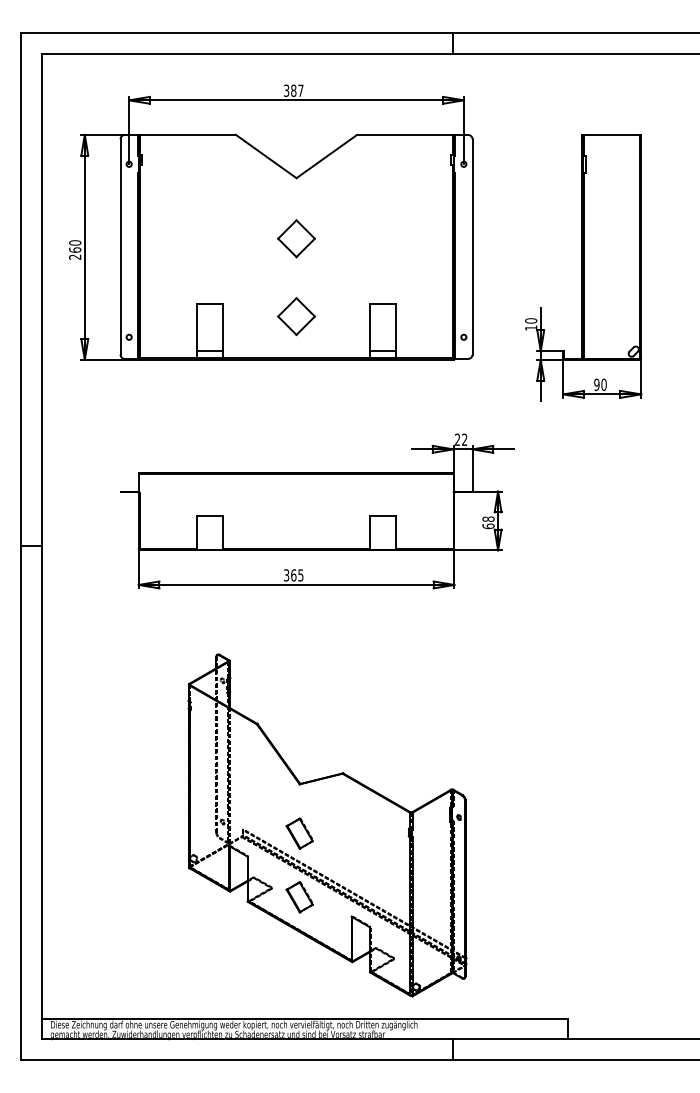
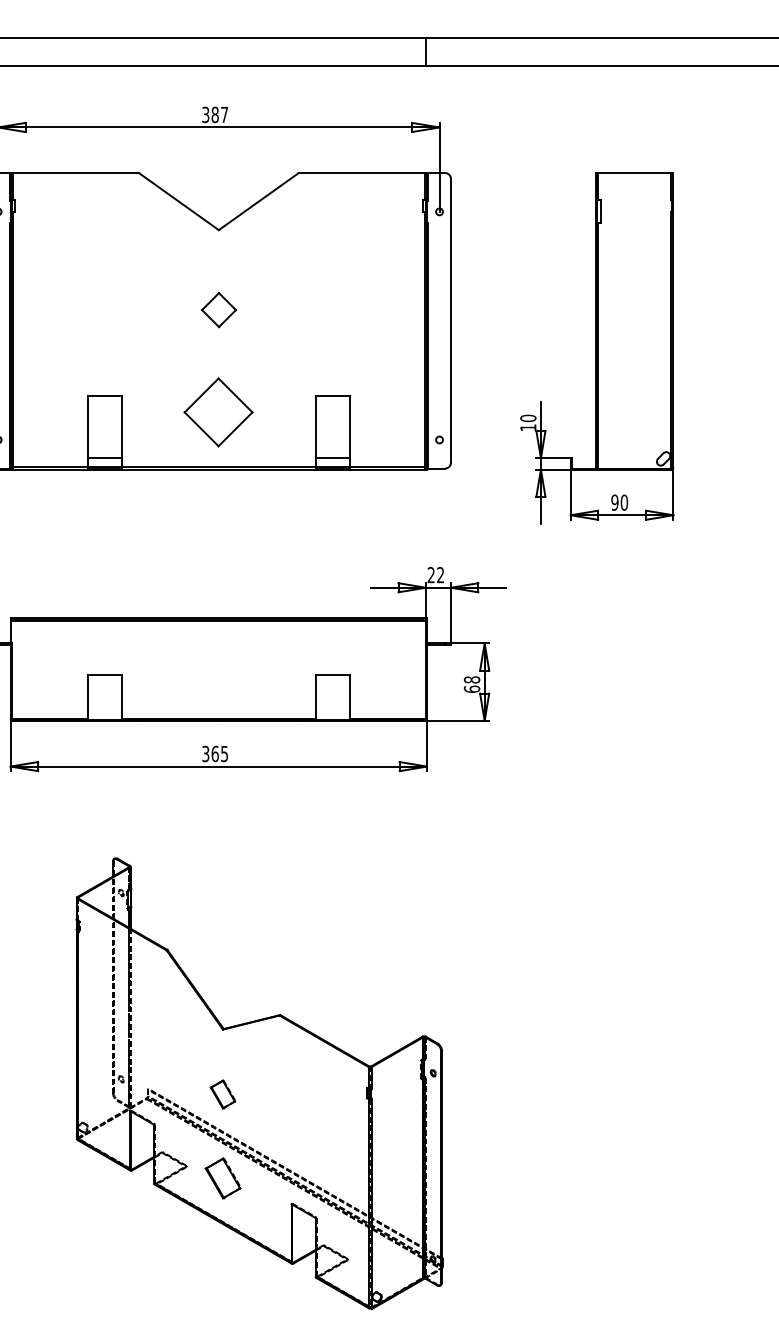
part: (296, 238) -> (218, 309), size x0.7
part: (296, 316) -> (218, 412), size x1.4
part: (299, 833) -> (222, 1094), size x0.7

